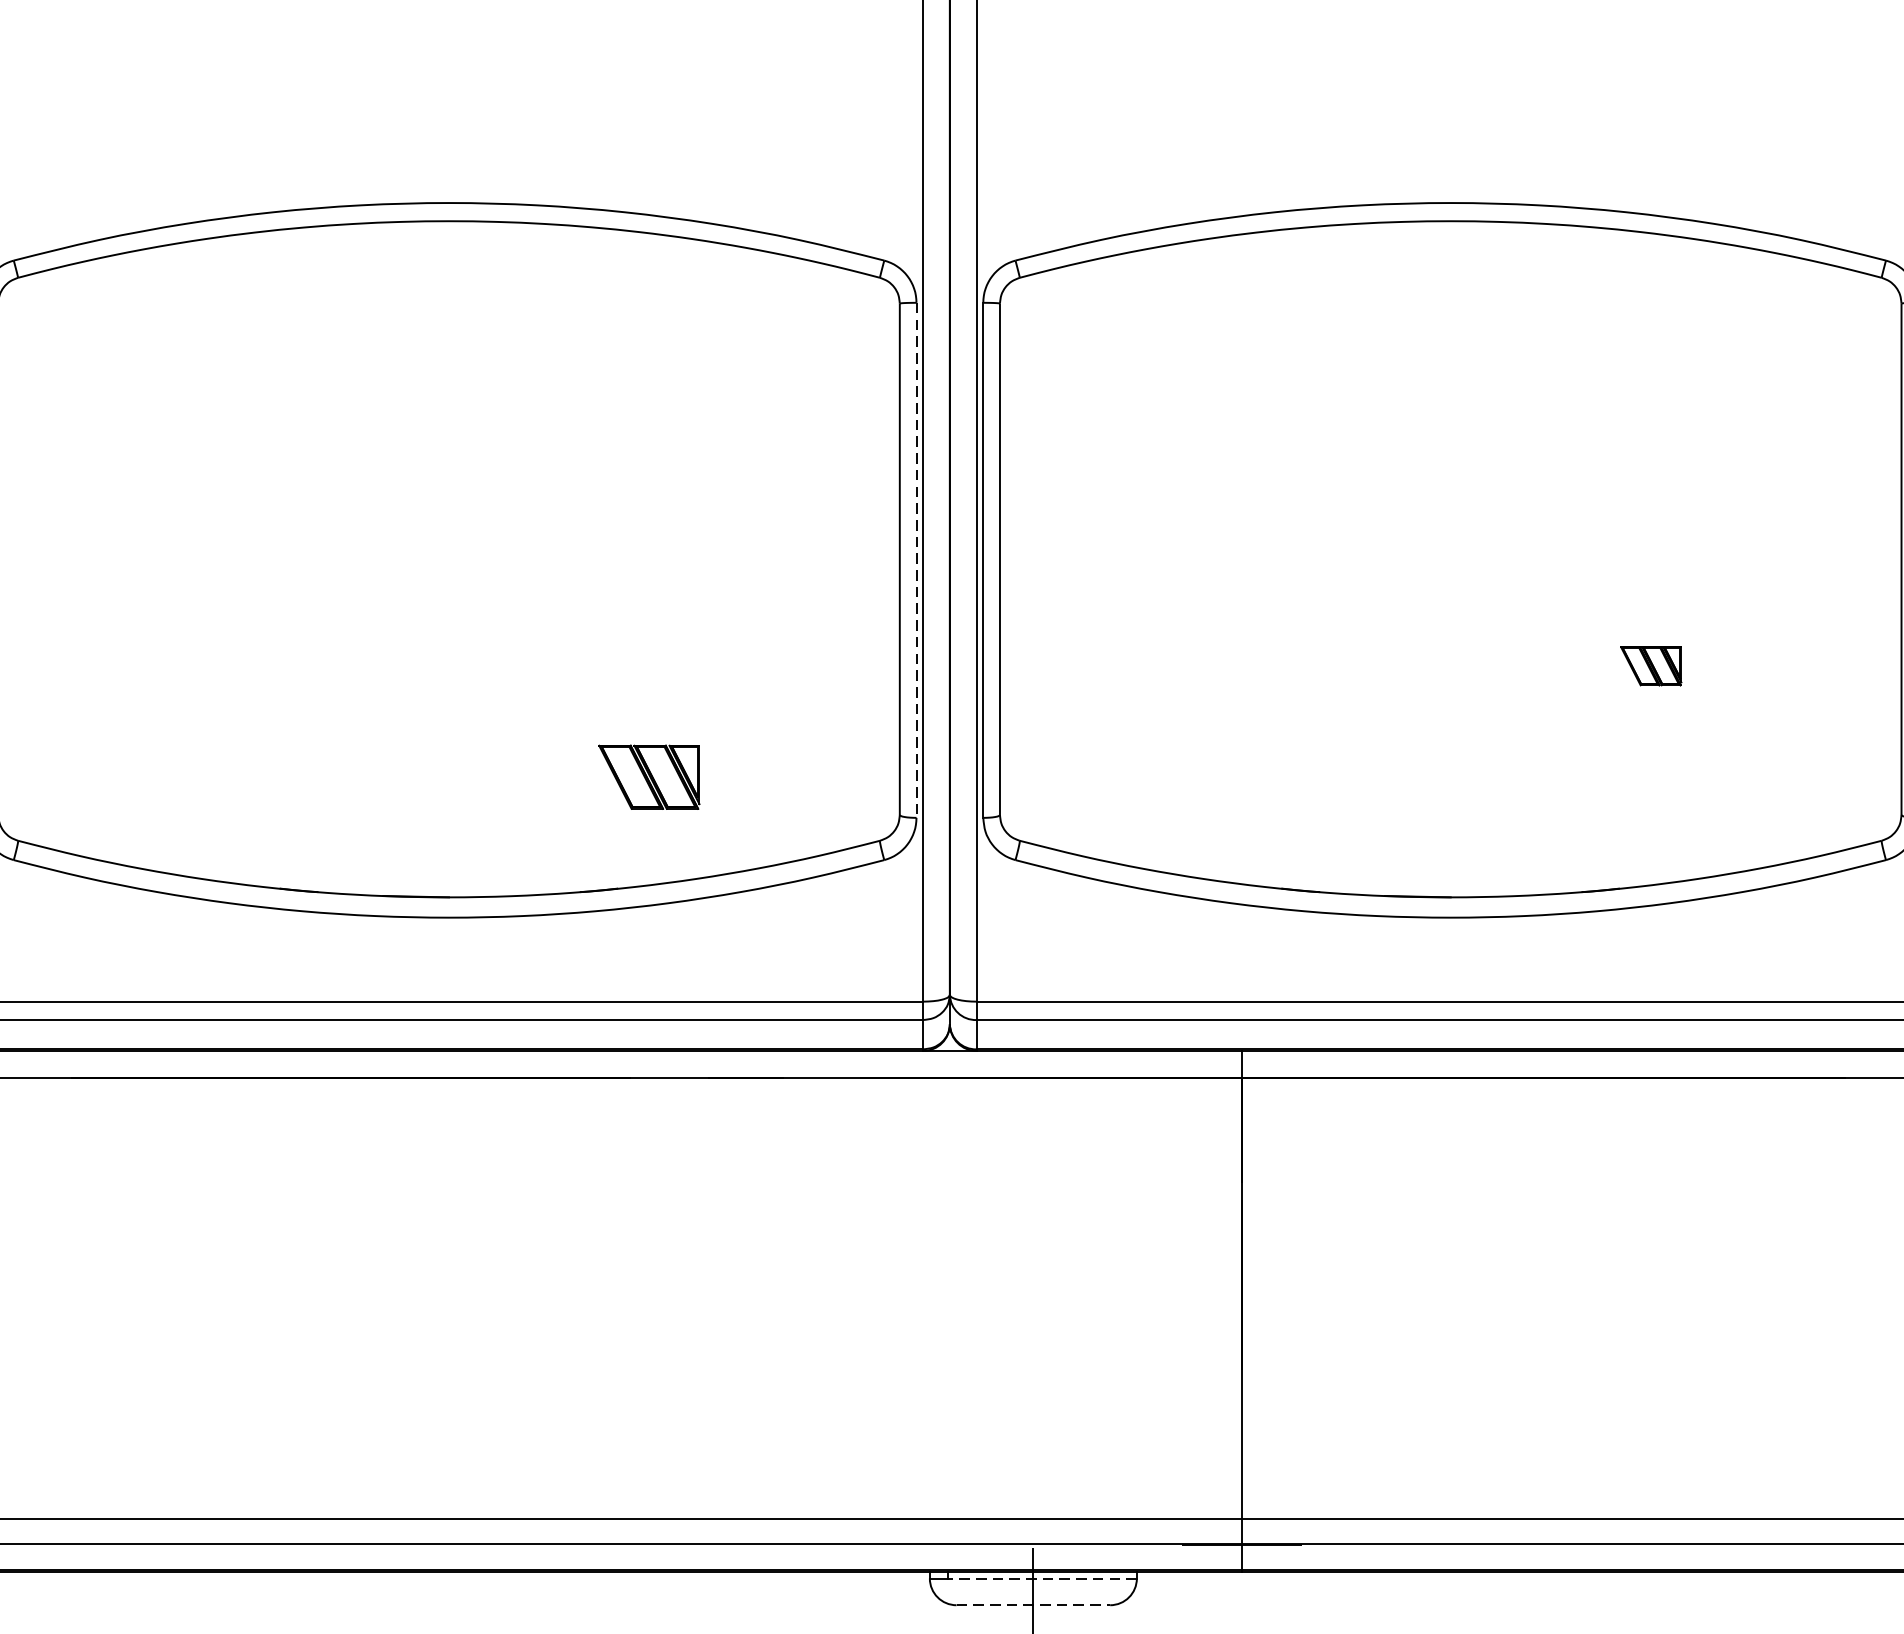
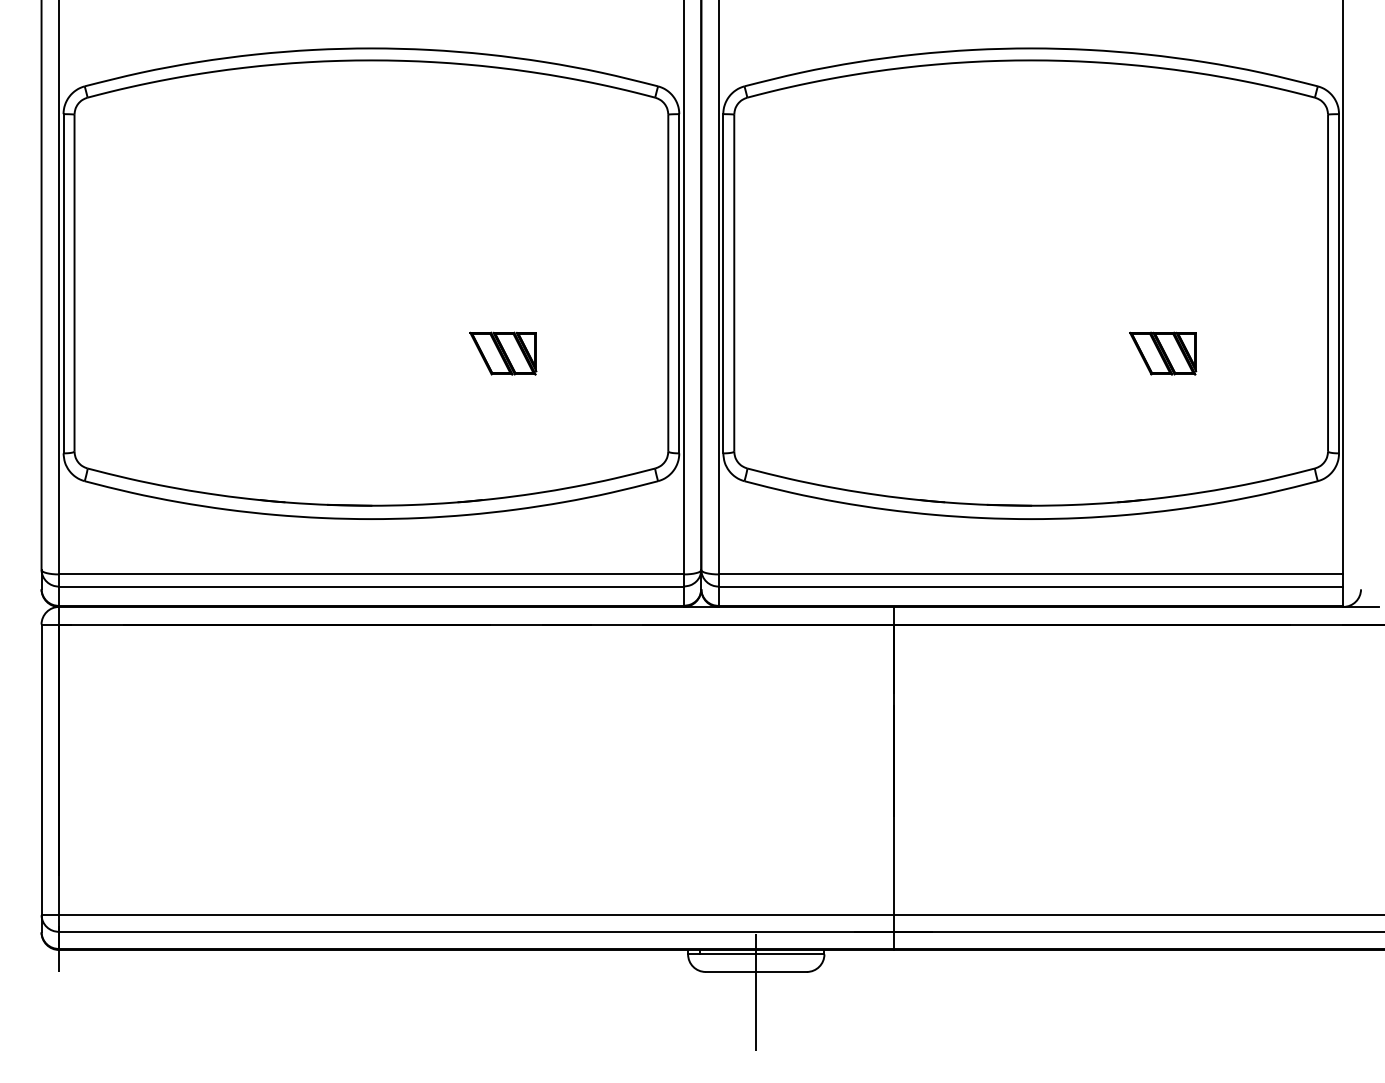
line: (916, 559) -> (679, 283), dashed -> solid
part: (1651, 666) -> (1163, 353), size x1.67
part: (649, 777) -> (503, 353), moved
line: (1041, 1578) -> (761, 954), dashed -> solid
line: (1033, 1604) -> (756, 971), dashed -> solid

